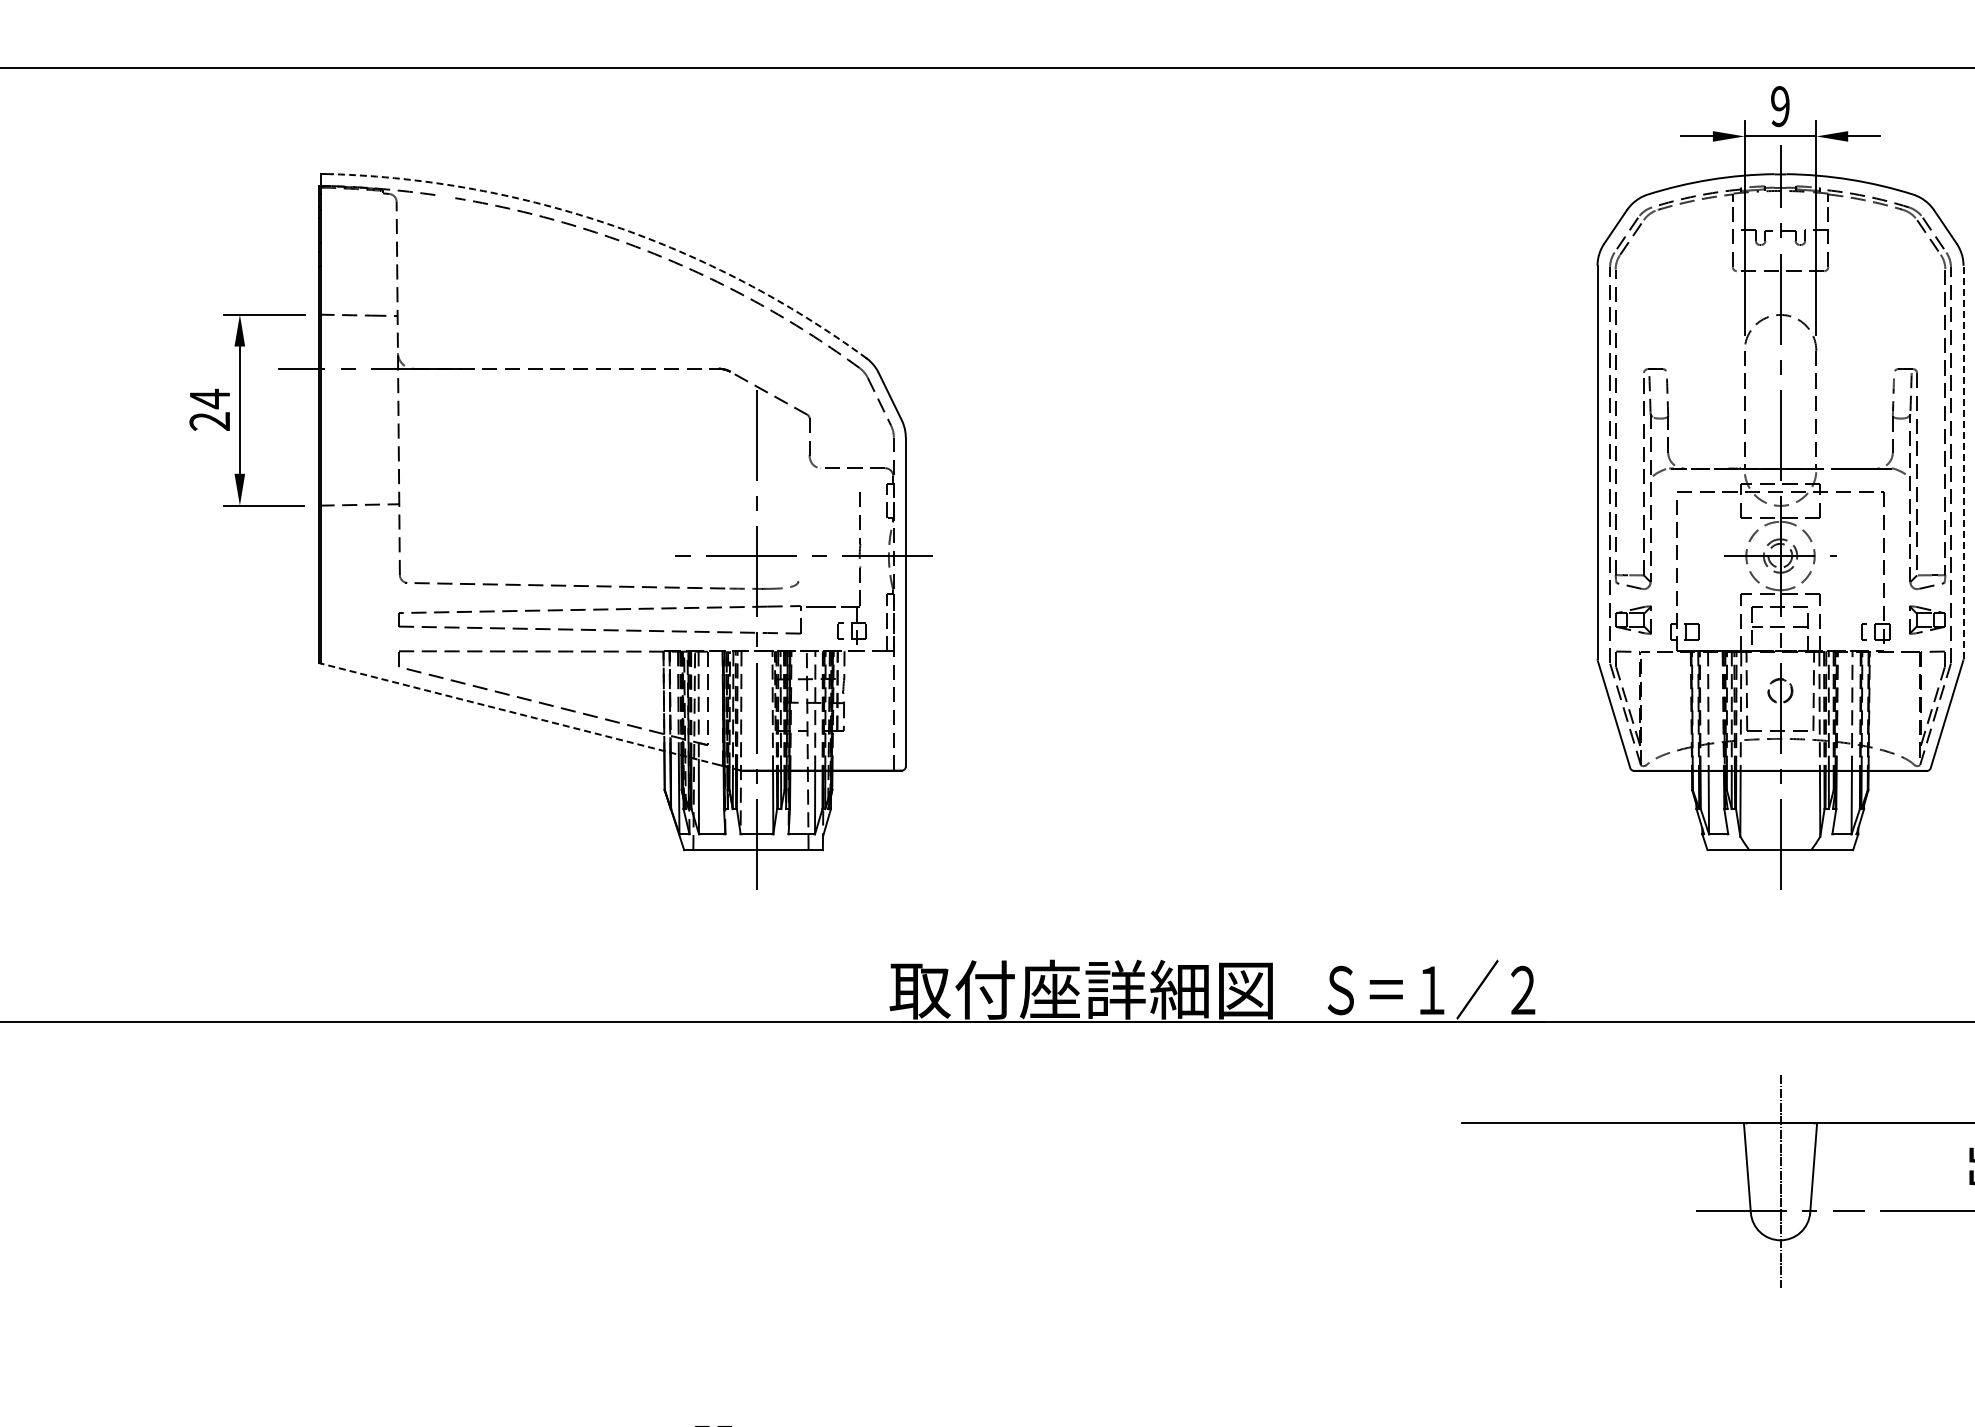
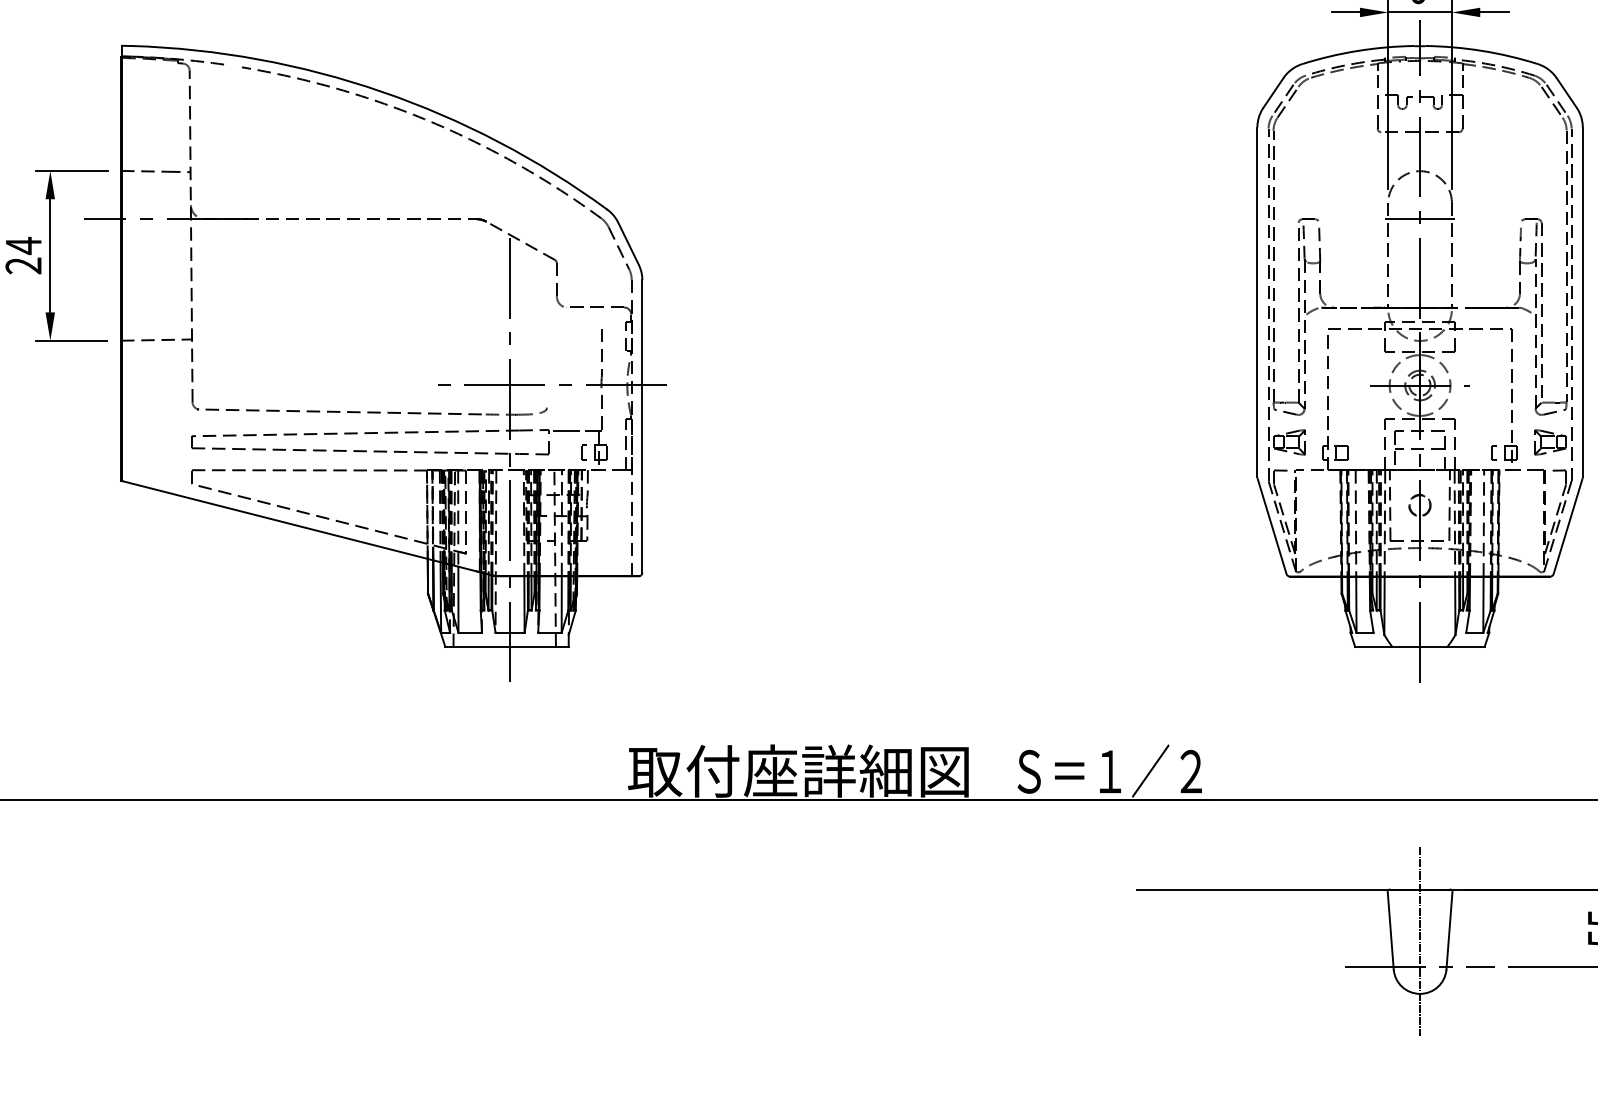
arc: (612, 225) -> (381, 91), dashed -> solid
line: (1780, 369) -> (1420, 219), added
line: (1963, 462) -> (1582, 302), dashed -> solid
line: (530, 716) -> (308, 528), dashed -> solid

